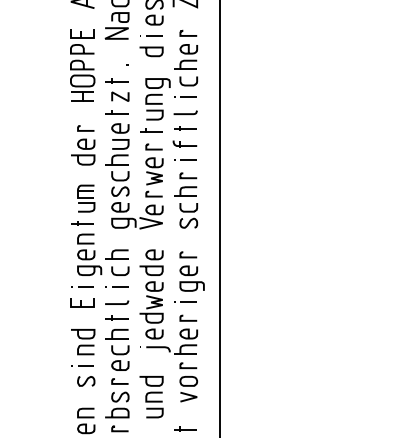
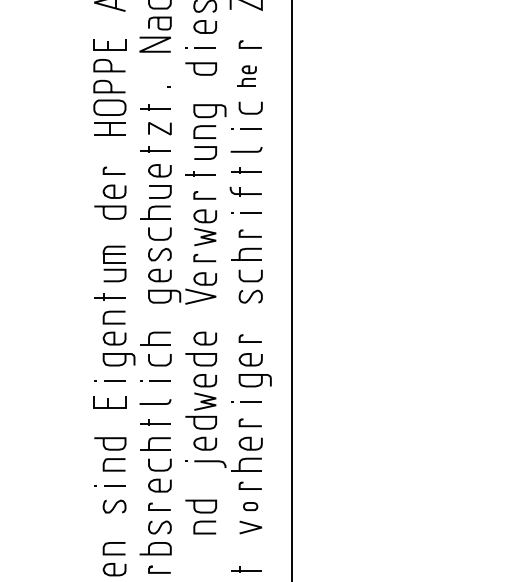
part: (185, 56) -> (246, 75), size x0.6
part: (188, 381) -> (250, 506), size x0.6
curve: (154, 409) -> (205, 543), removed

